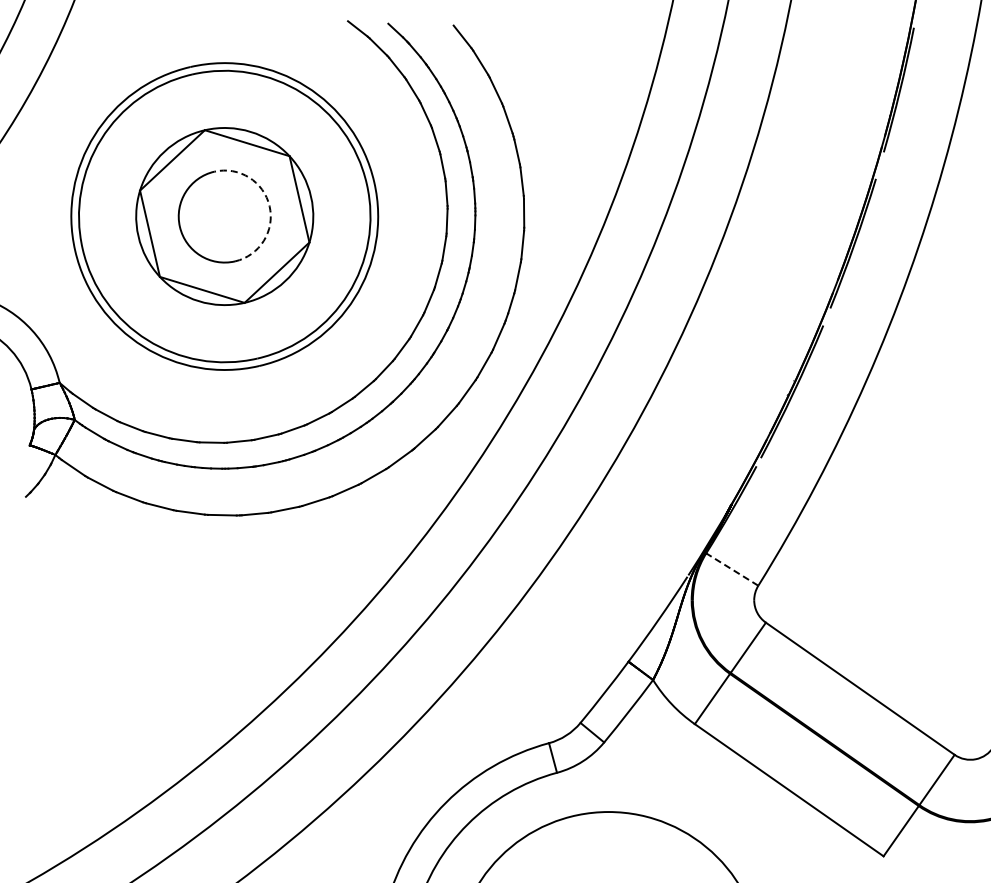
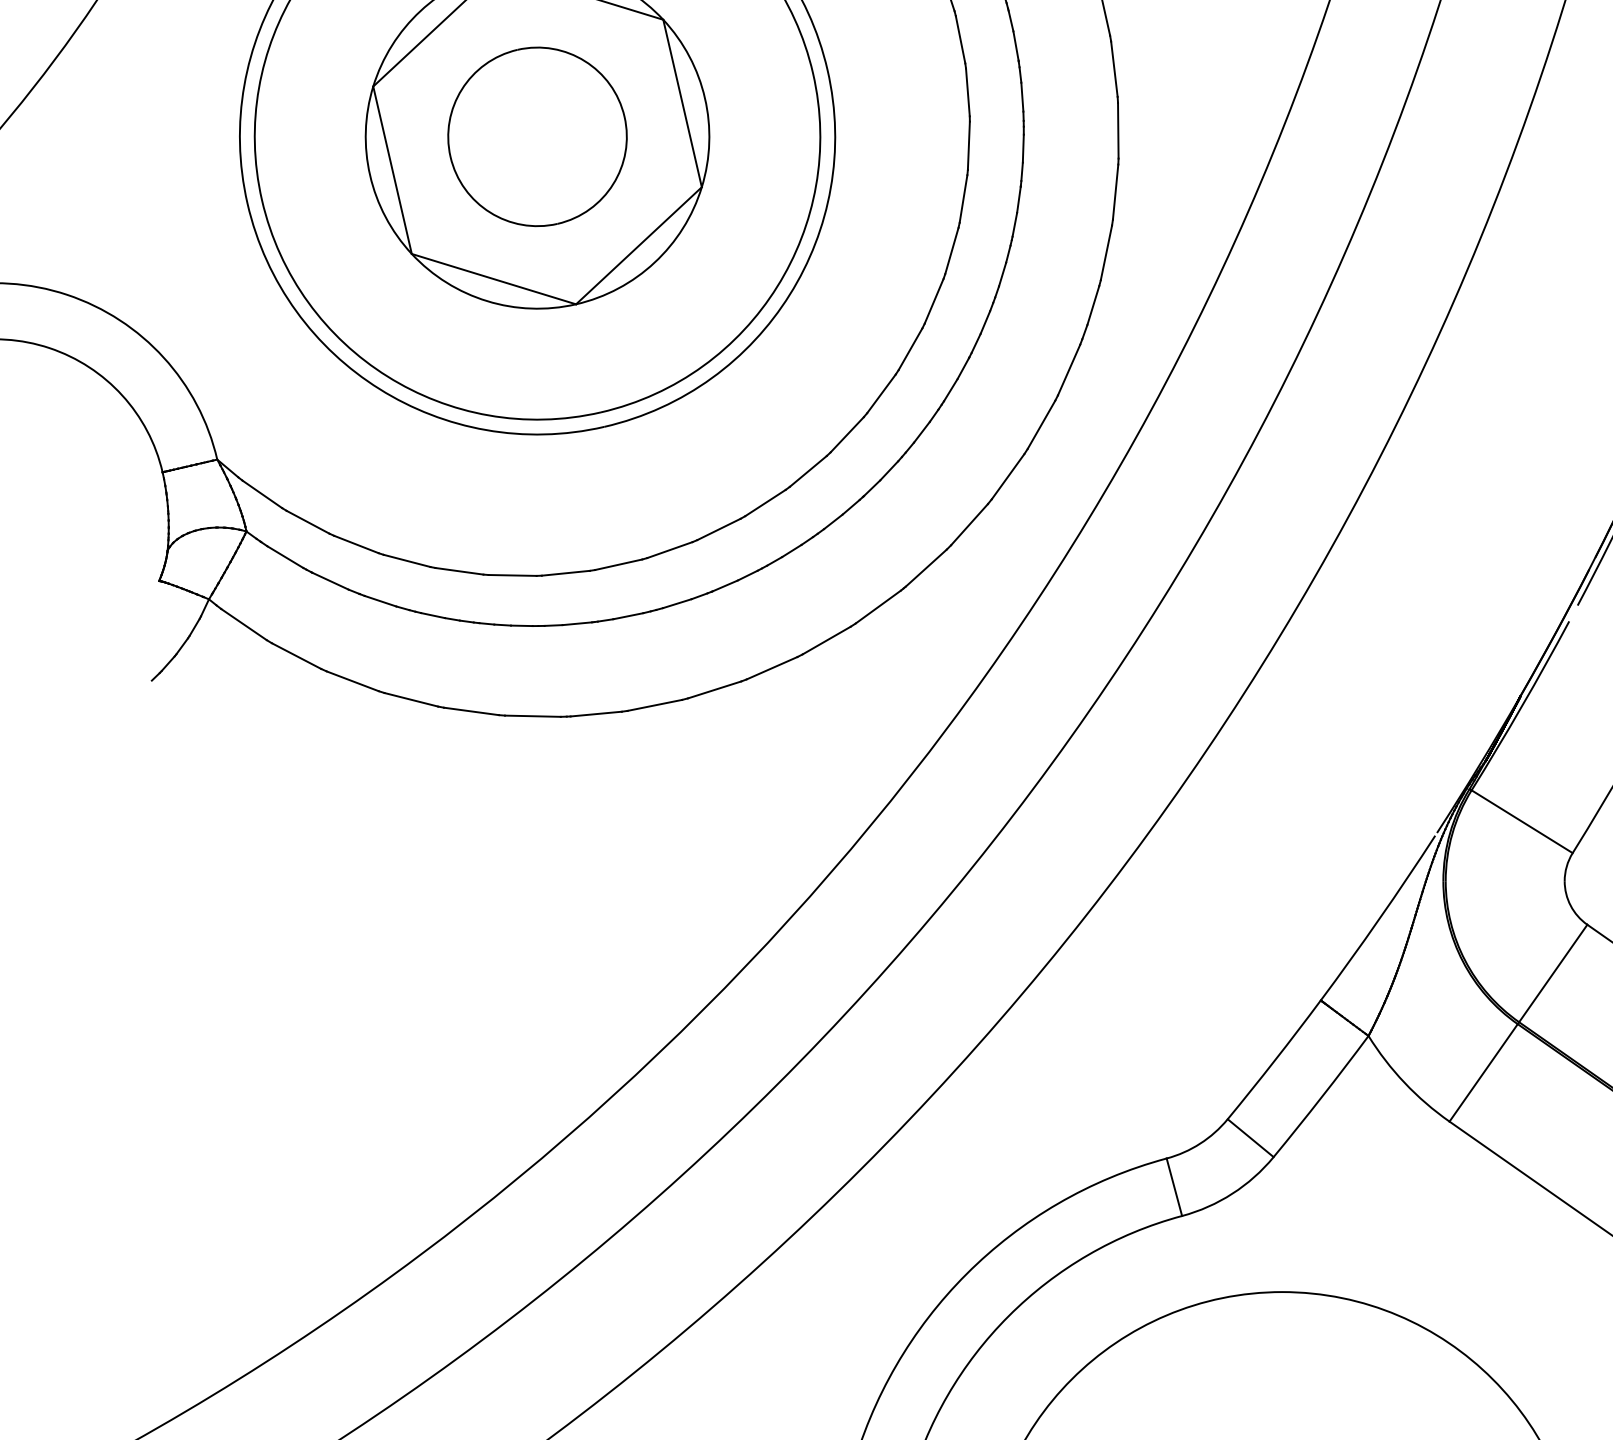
arc: (269, 206) -> (624, 117), dashed -> solid
line: (732, 569) -> (1522, 821), dashed -> solid

